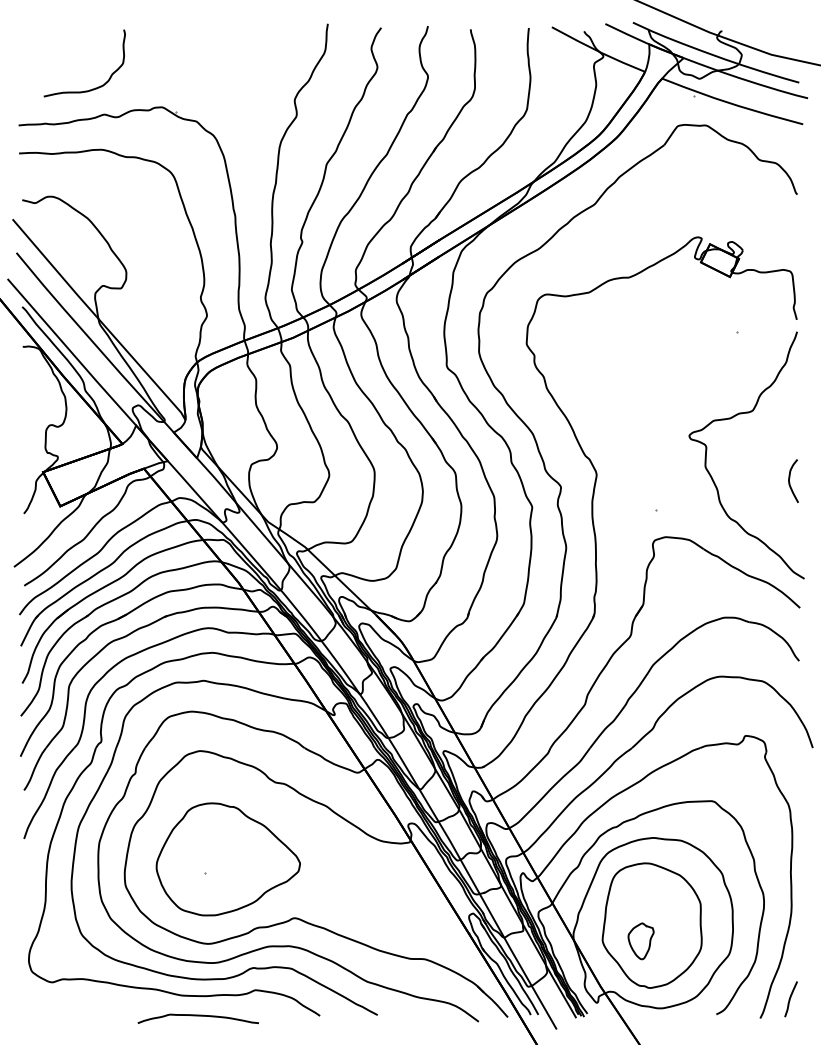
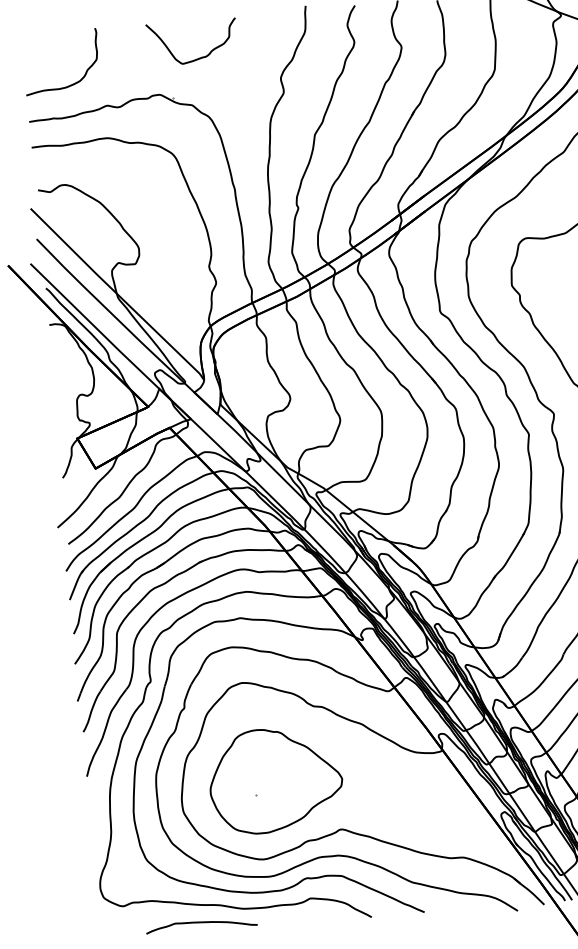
curve: (204, 71) -> (195, 58), added
curve: (92, 88) -> (70, 84), moved
curve: (197, 1016) -> (200, 923), moved

